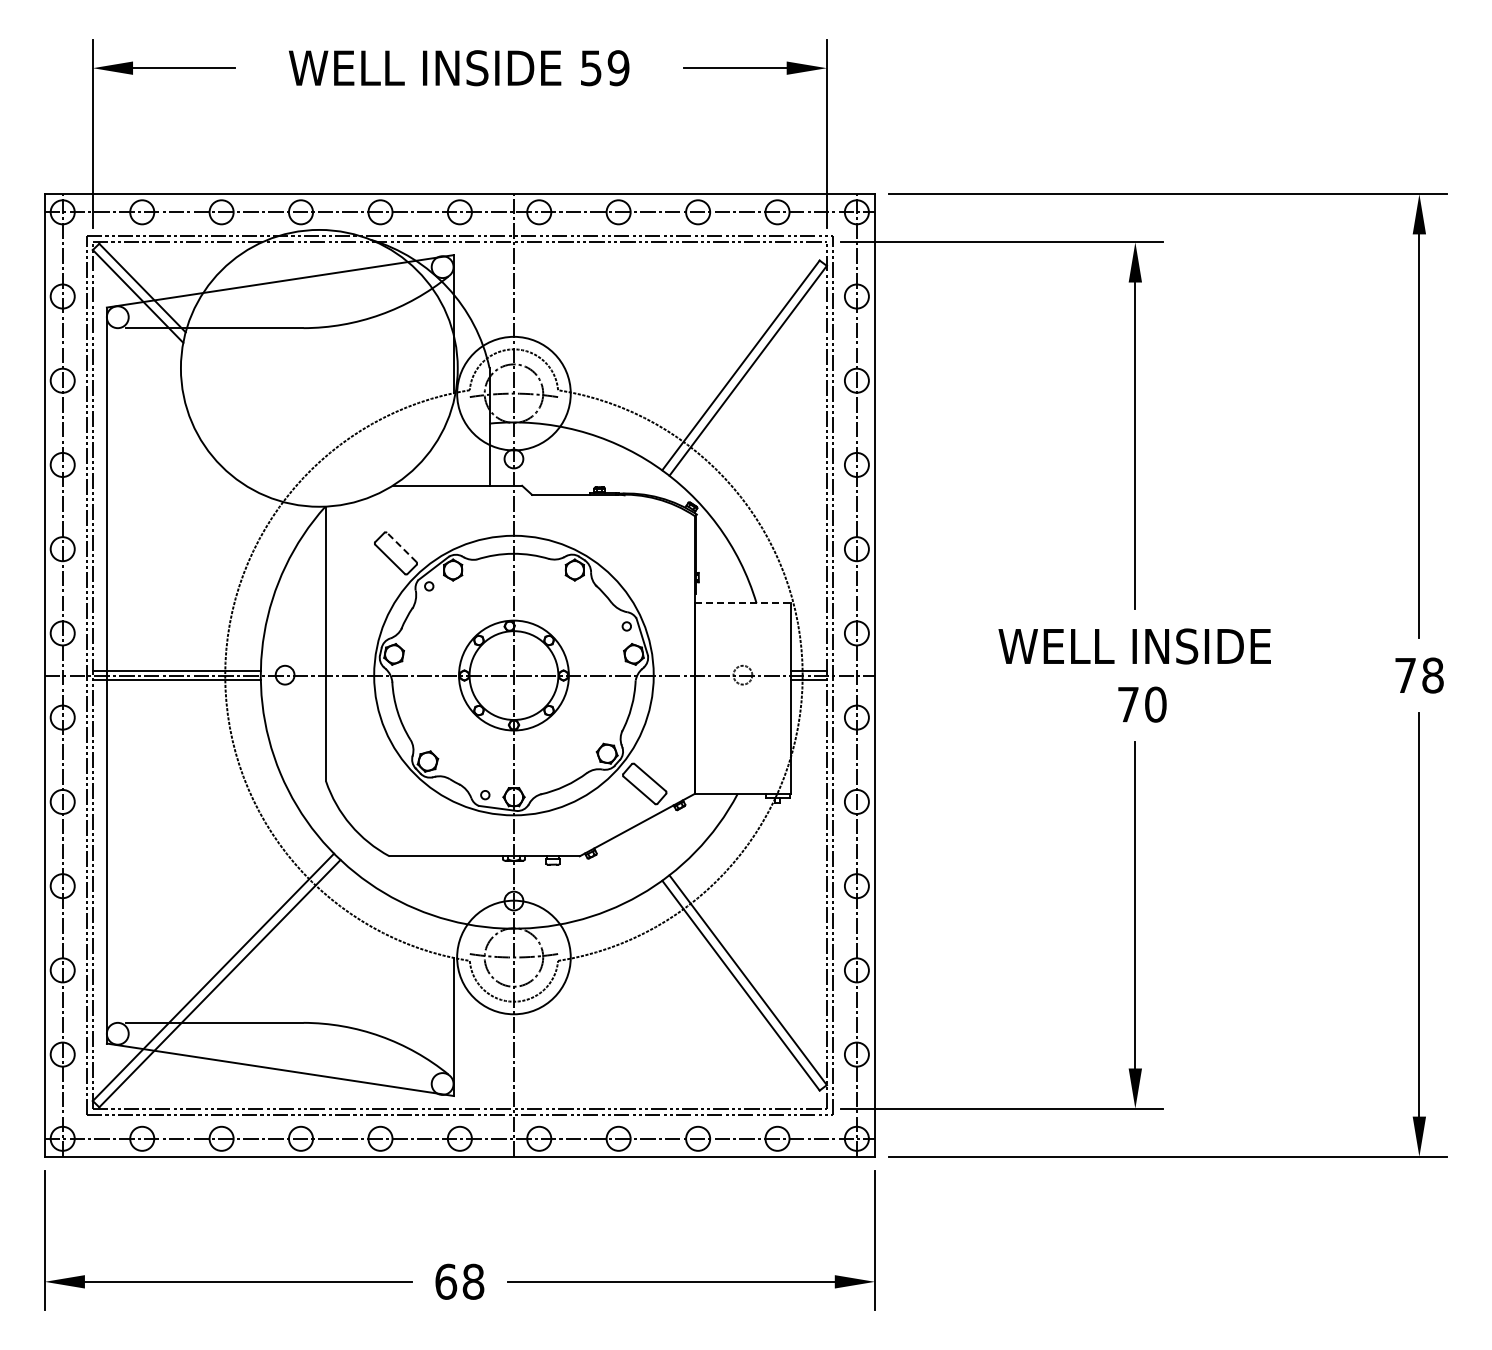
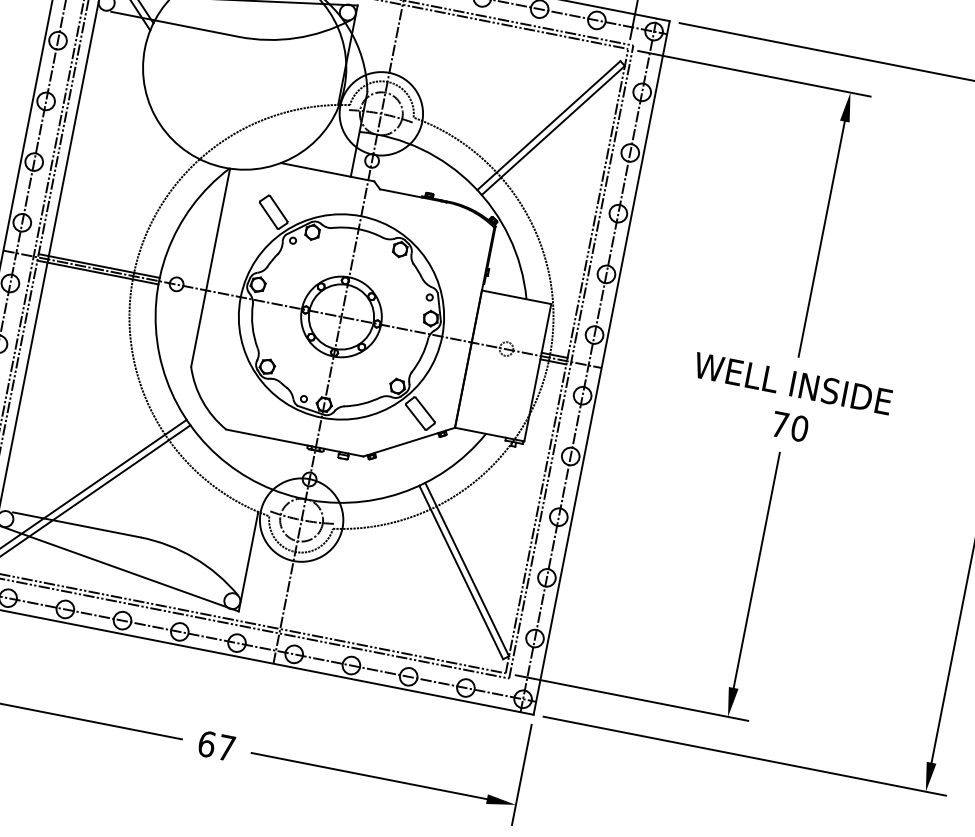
line: (401, 547) -> (278, 208), dashed -> solid
line: (743, 603) -> (517, 297), dashed -> solid
text: (473, 1281) -> (226, 747), 68 -> 67

